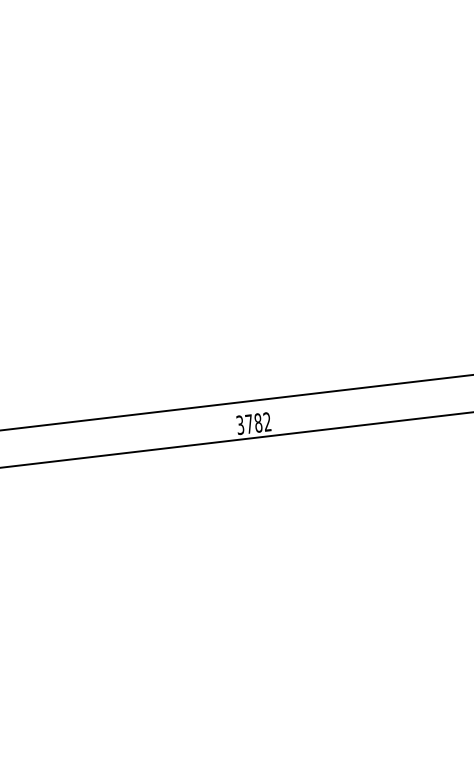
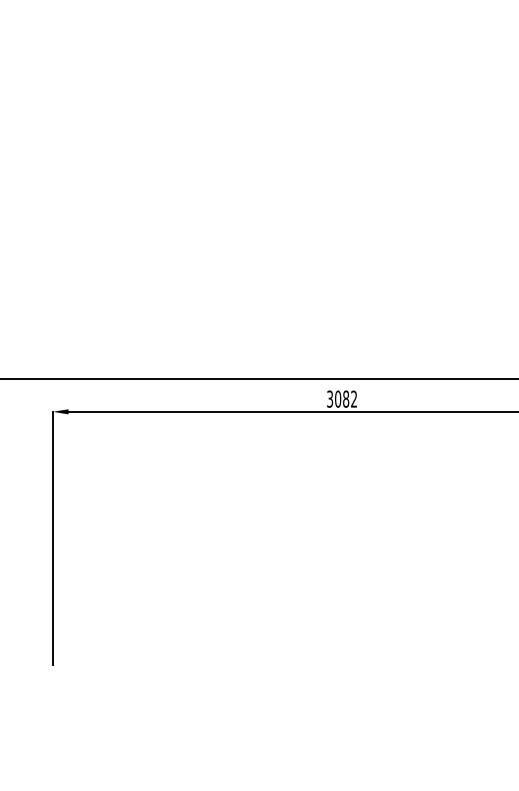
text: (249, 423) -> (338, 398), 3782 -> 3082

